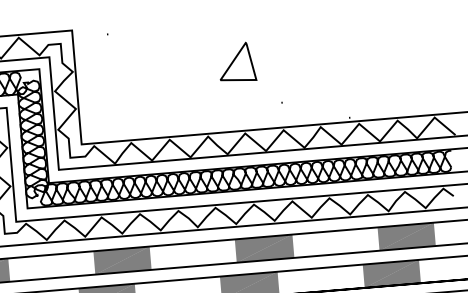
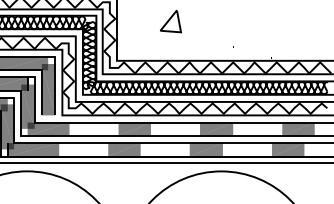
line: (234, 62) -> (169, 21), moved

